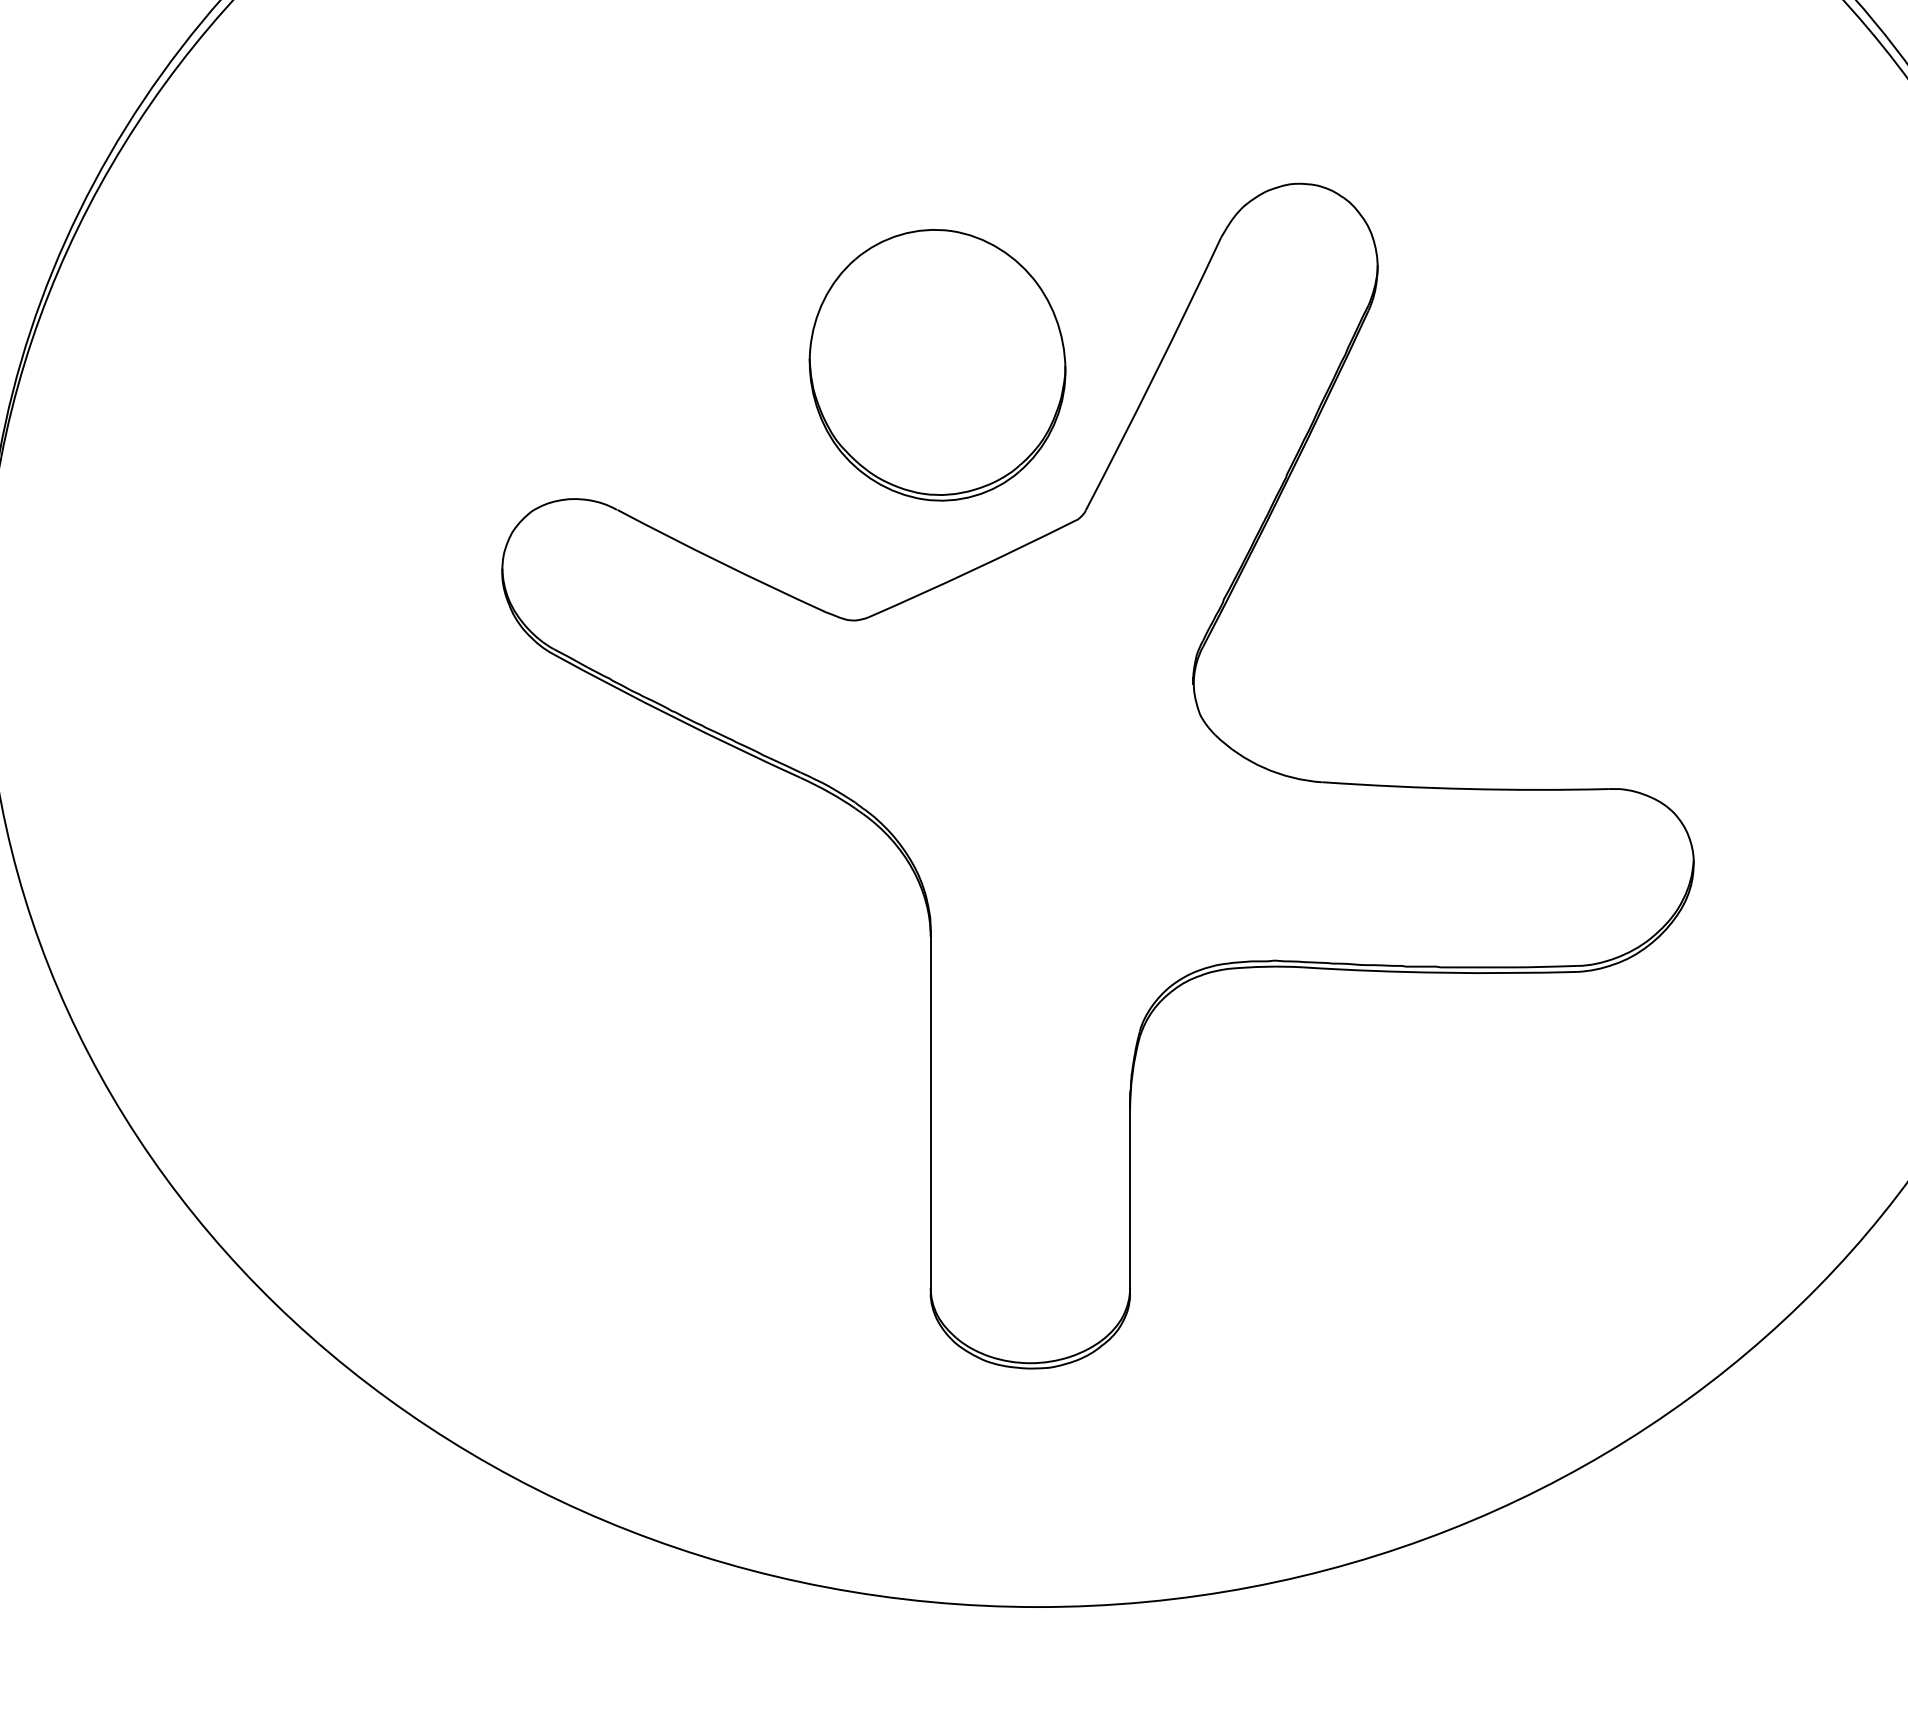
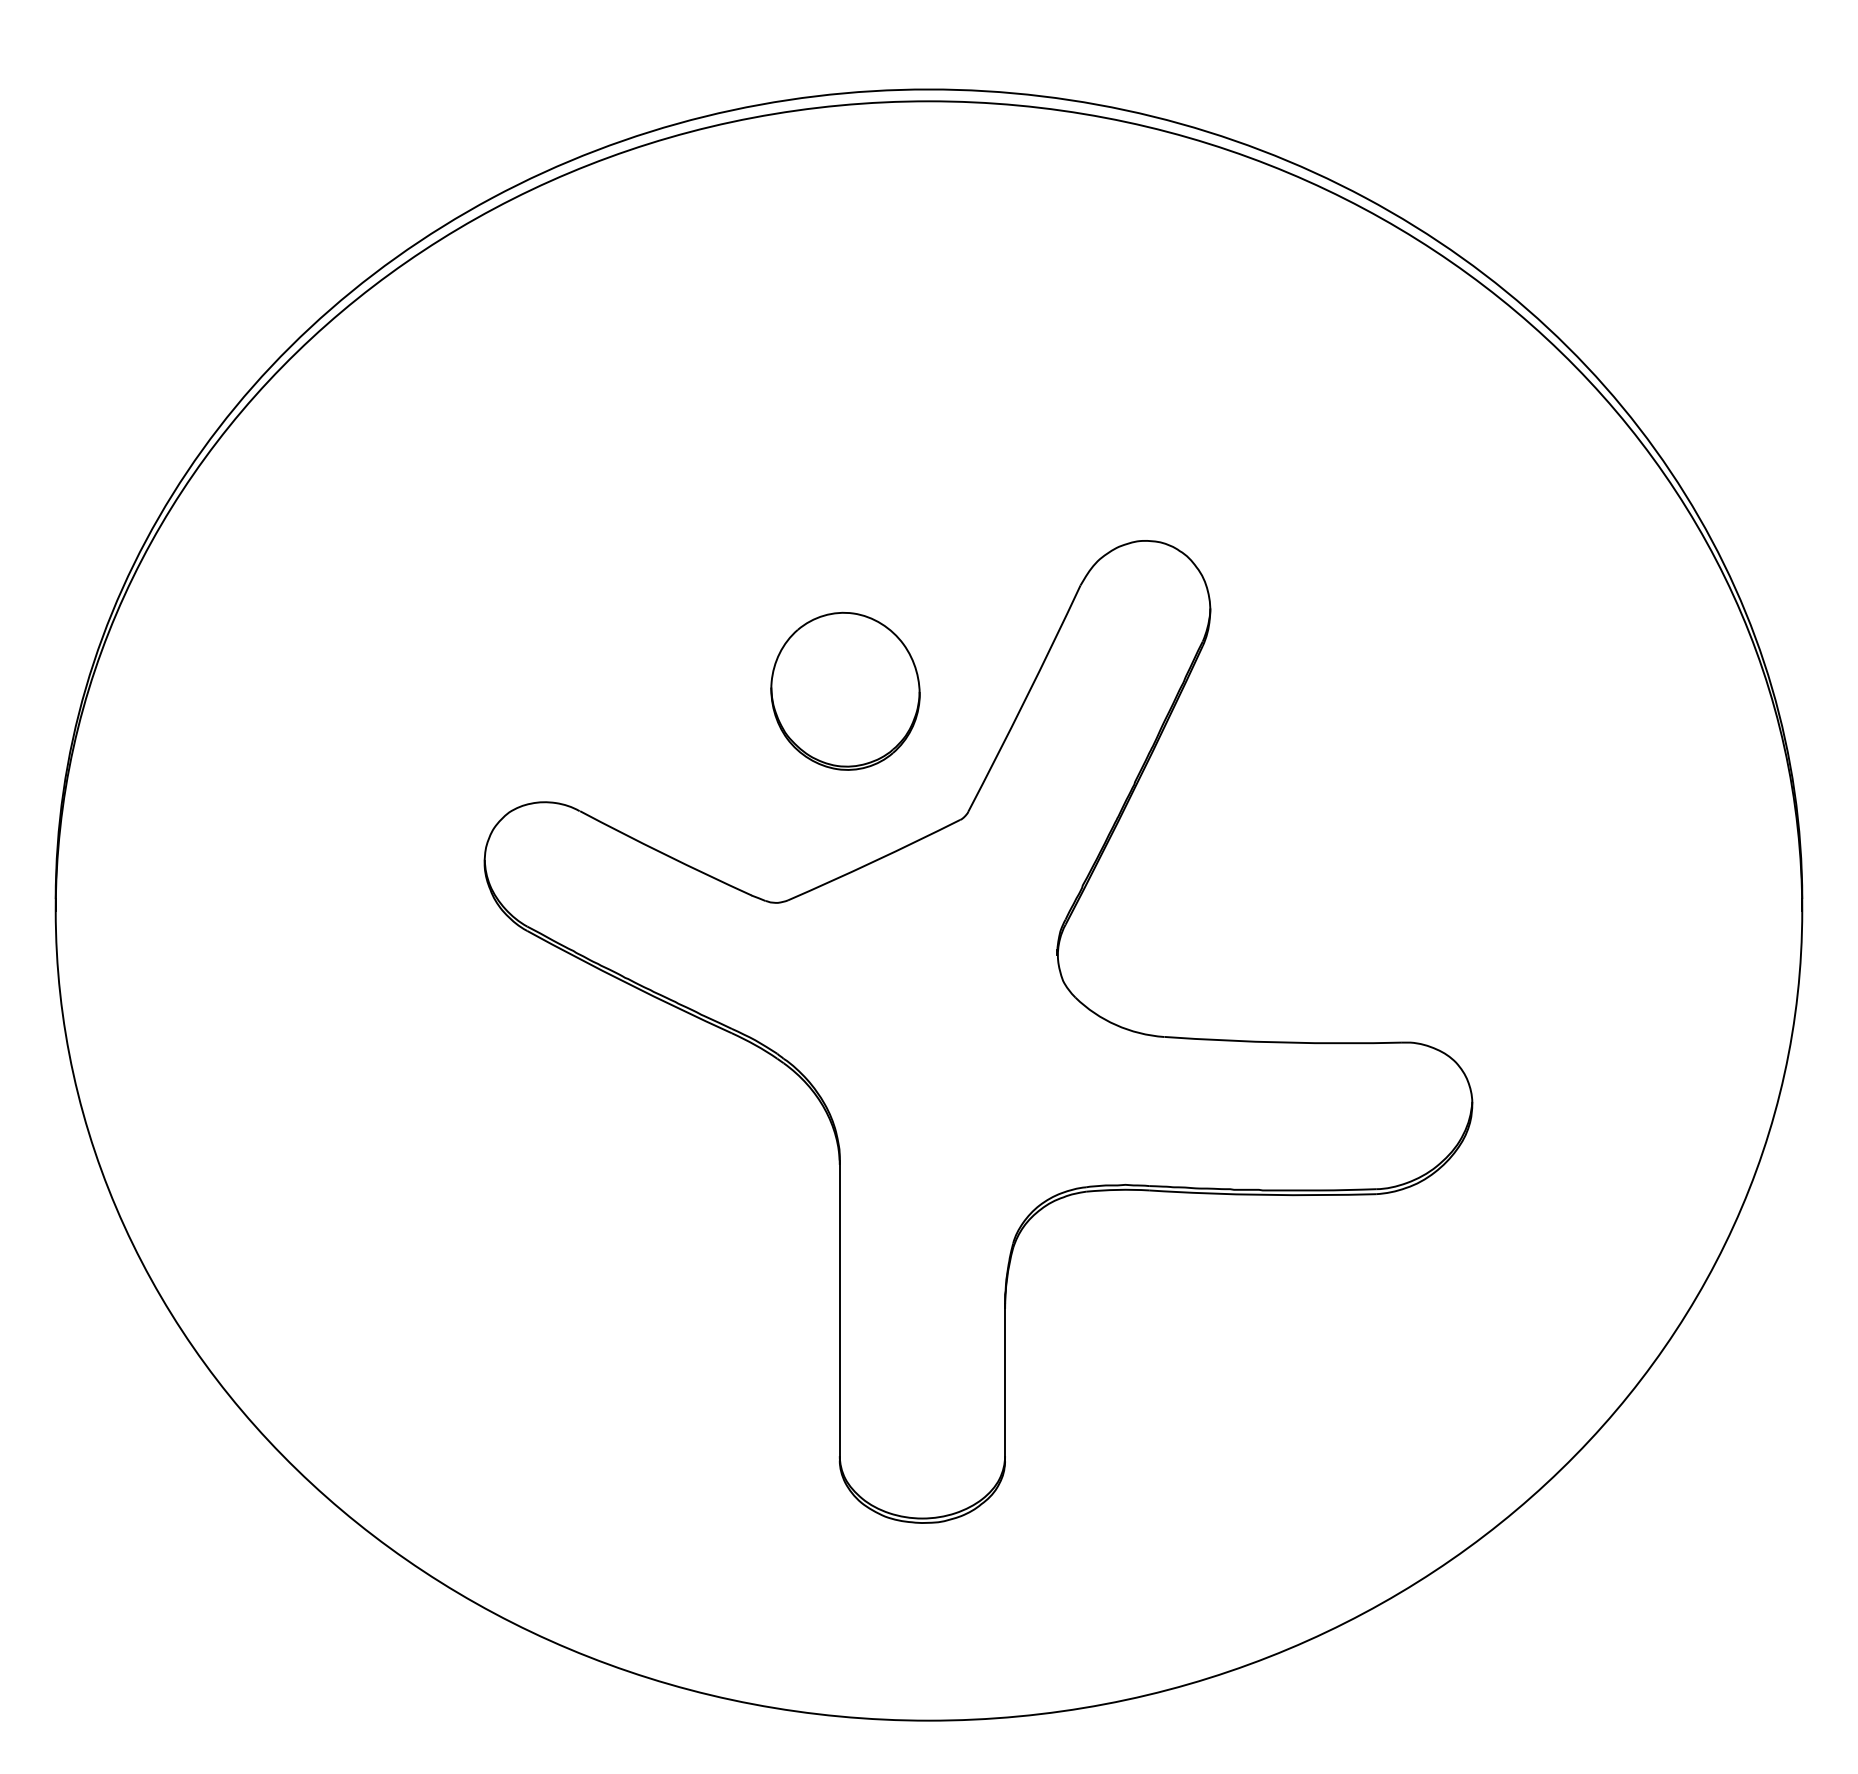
part: (937, 365) -> (845, 691), size x0.7

